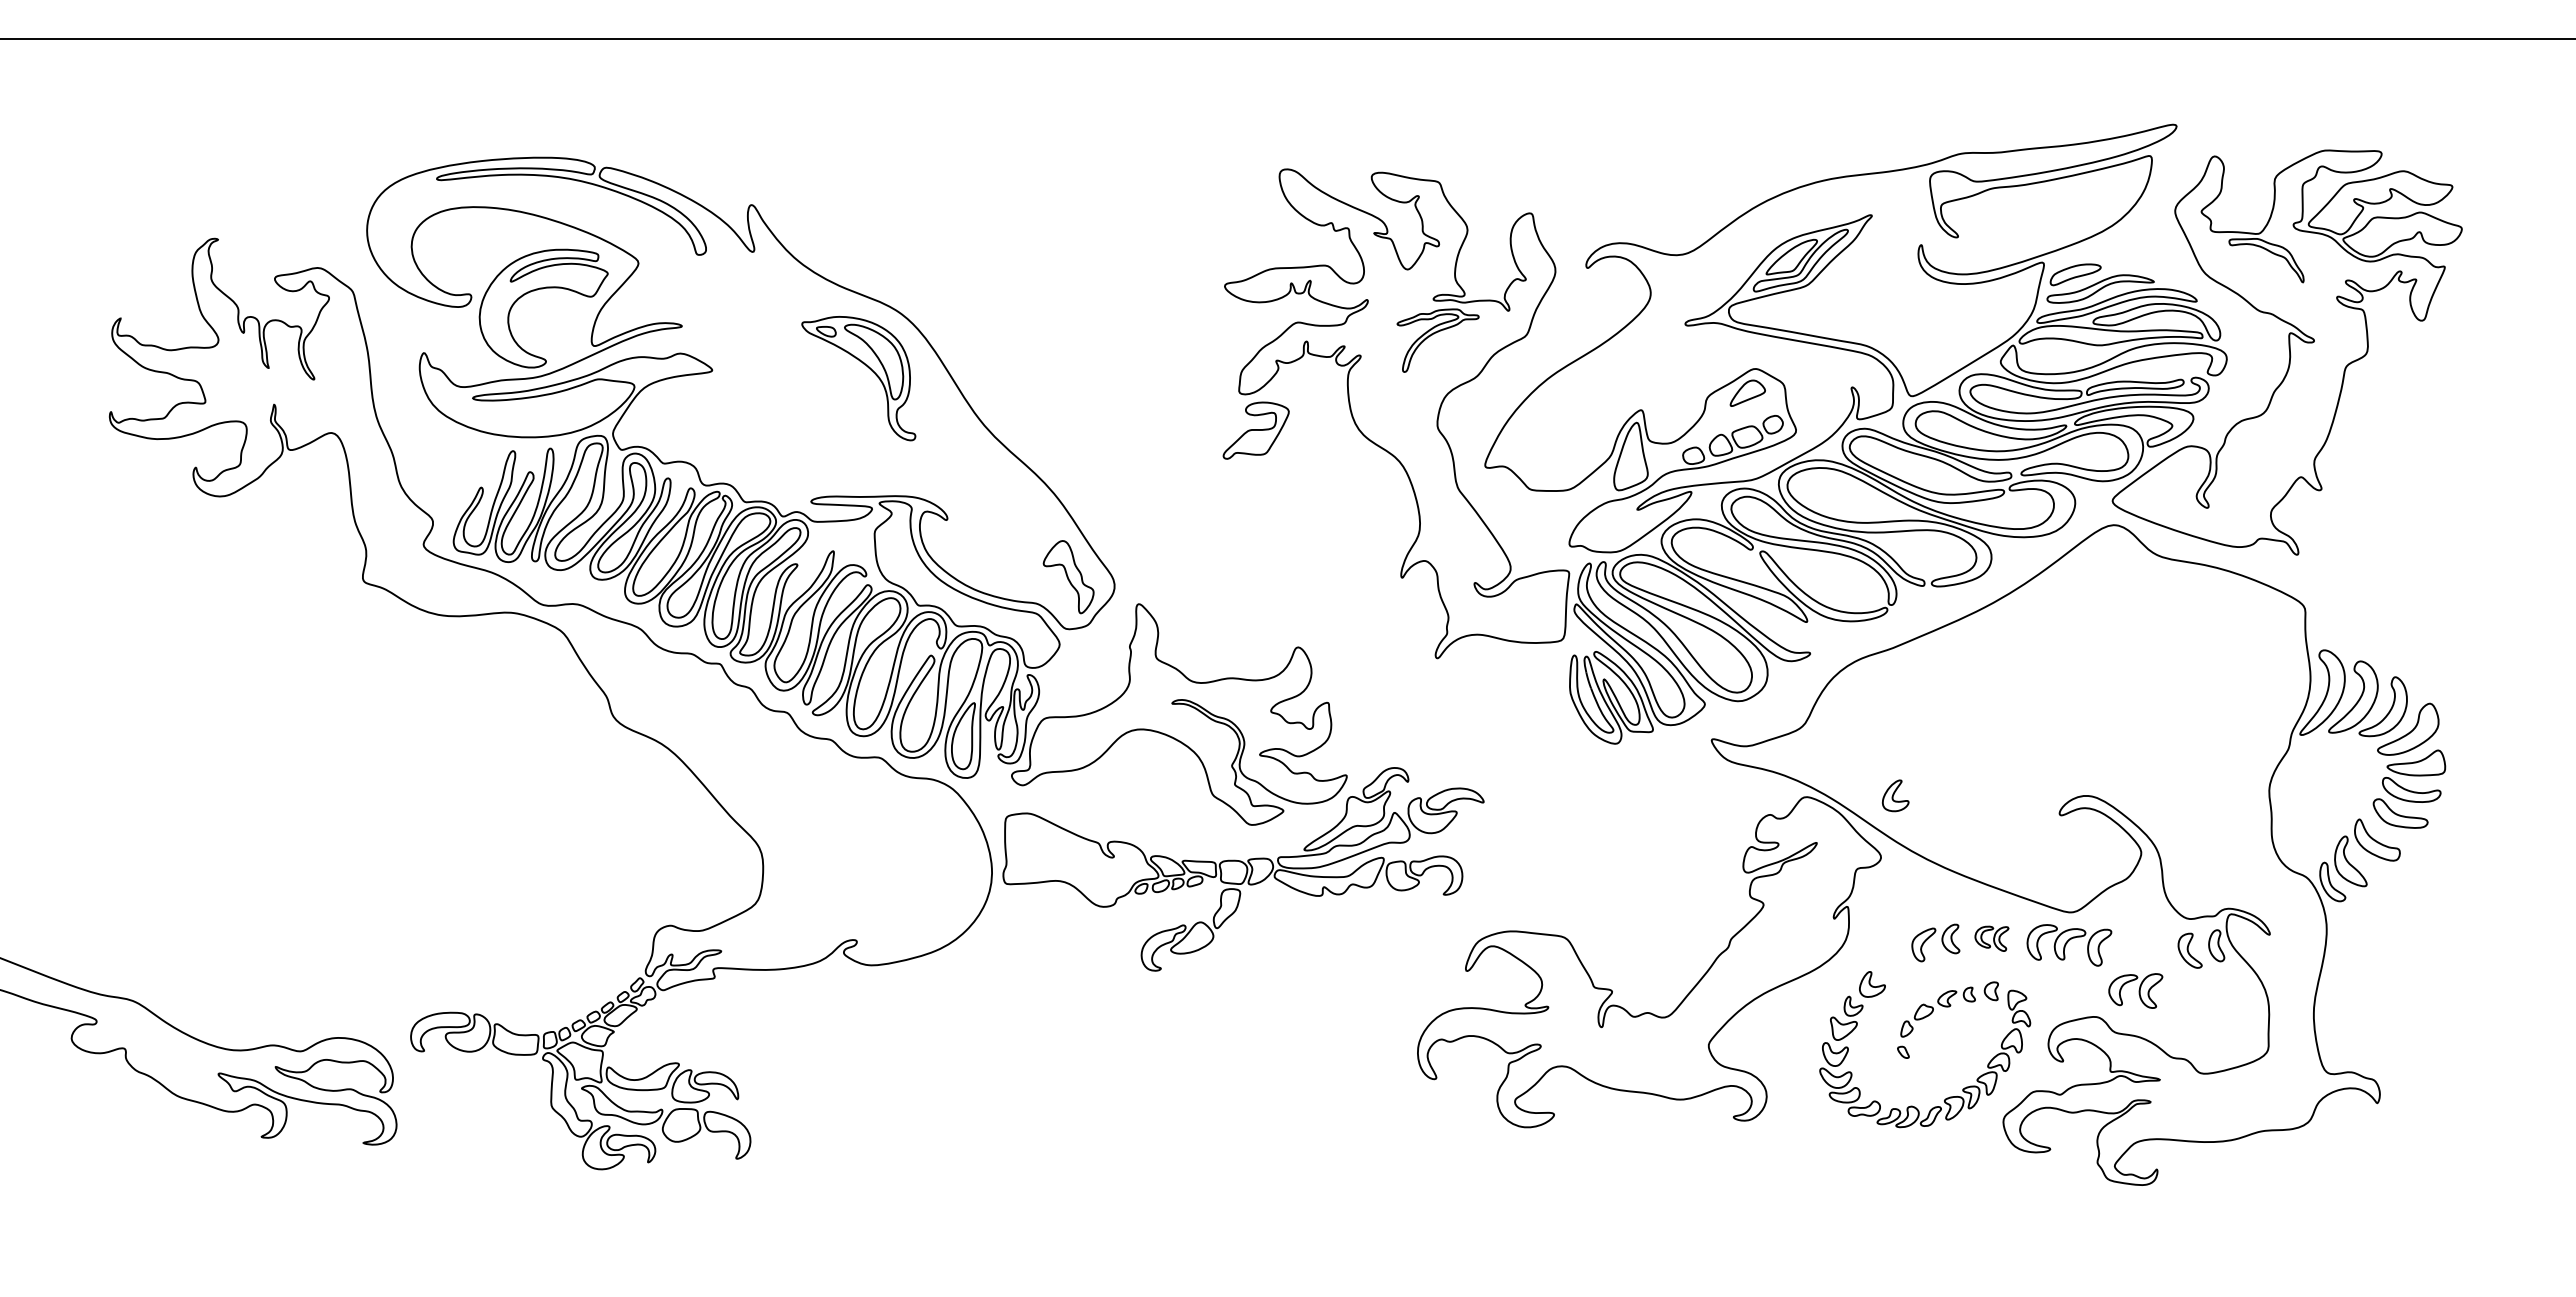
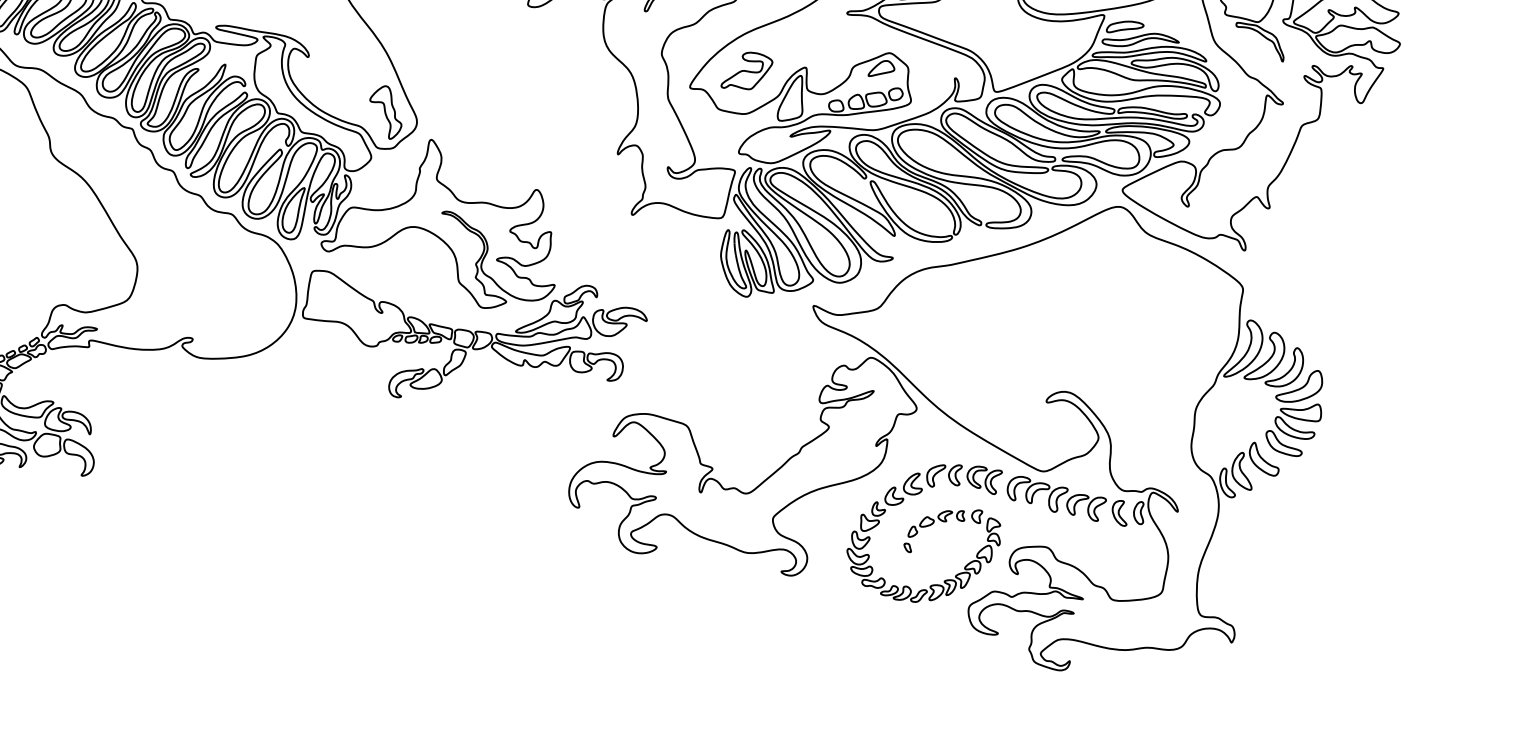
part: (1255, 430) -> (746, 71), moved
part: (1895, 795) -> (913, 483), moved
part: (1991, 938) -> (983, 479), size x1.43
part: (2135, 990) -> (1085, 506), moved

